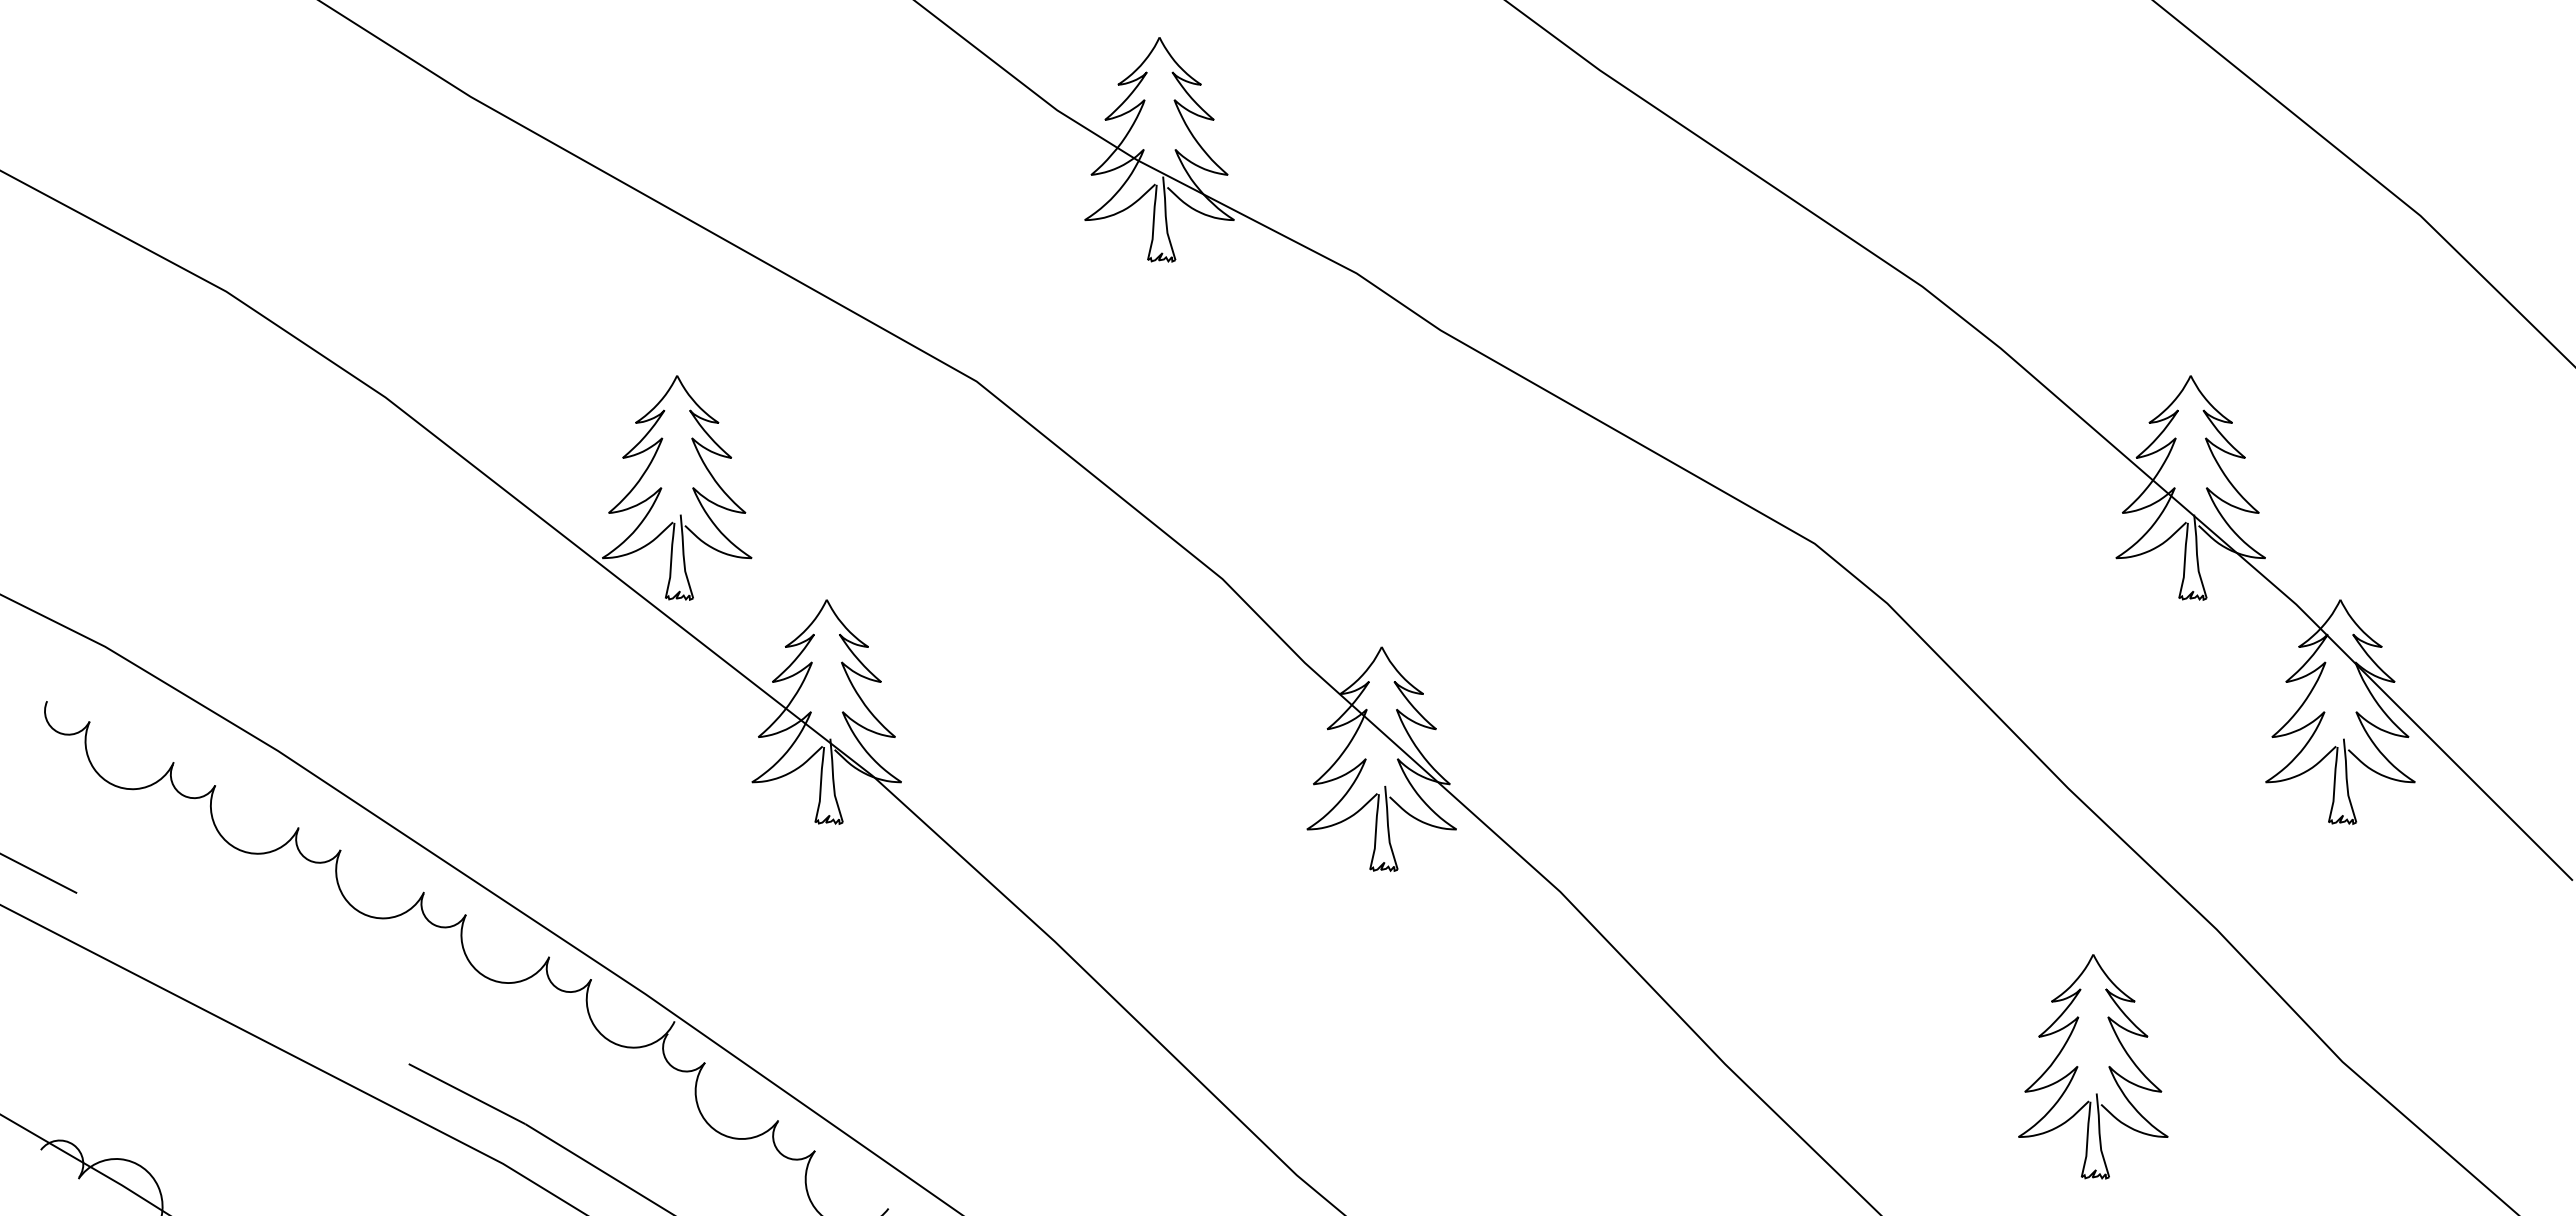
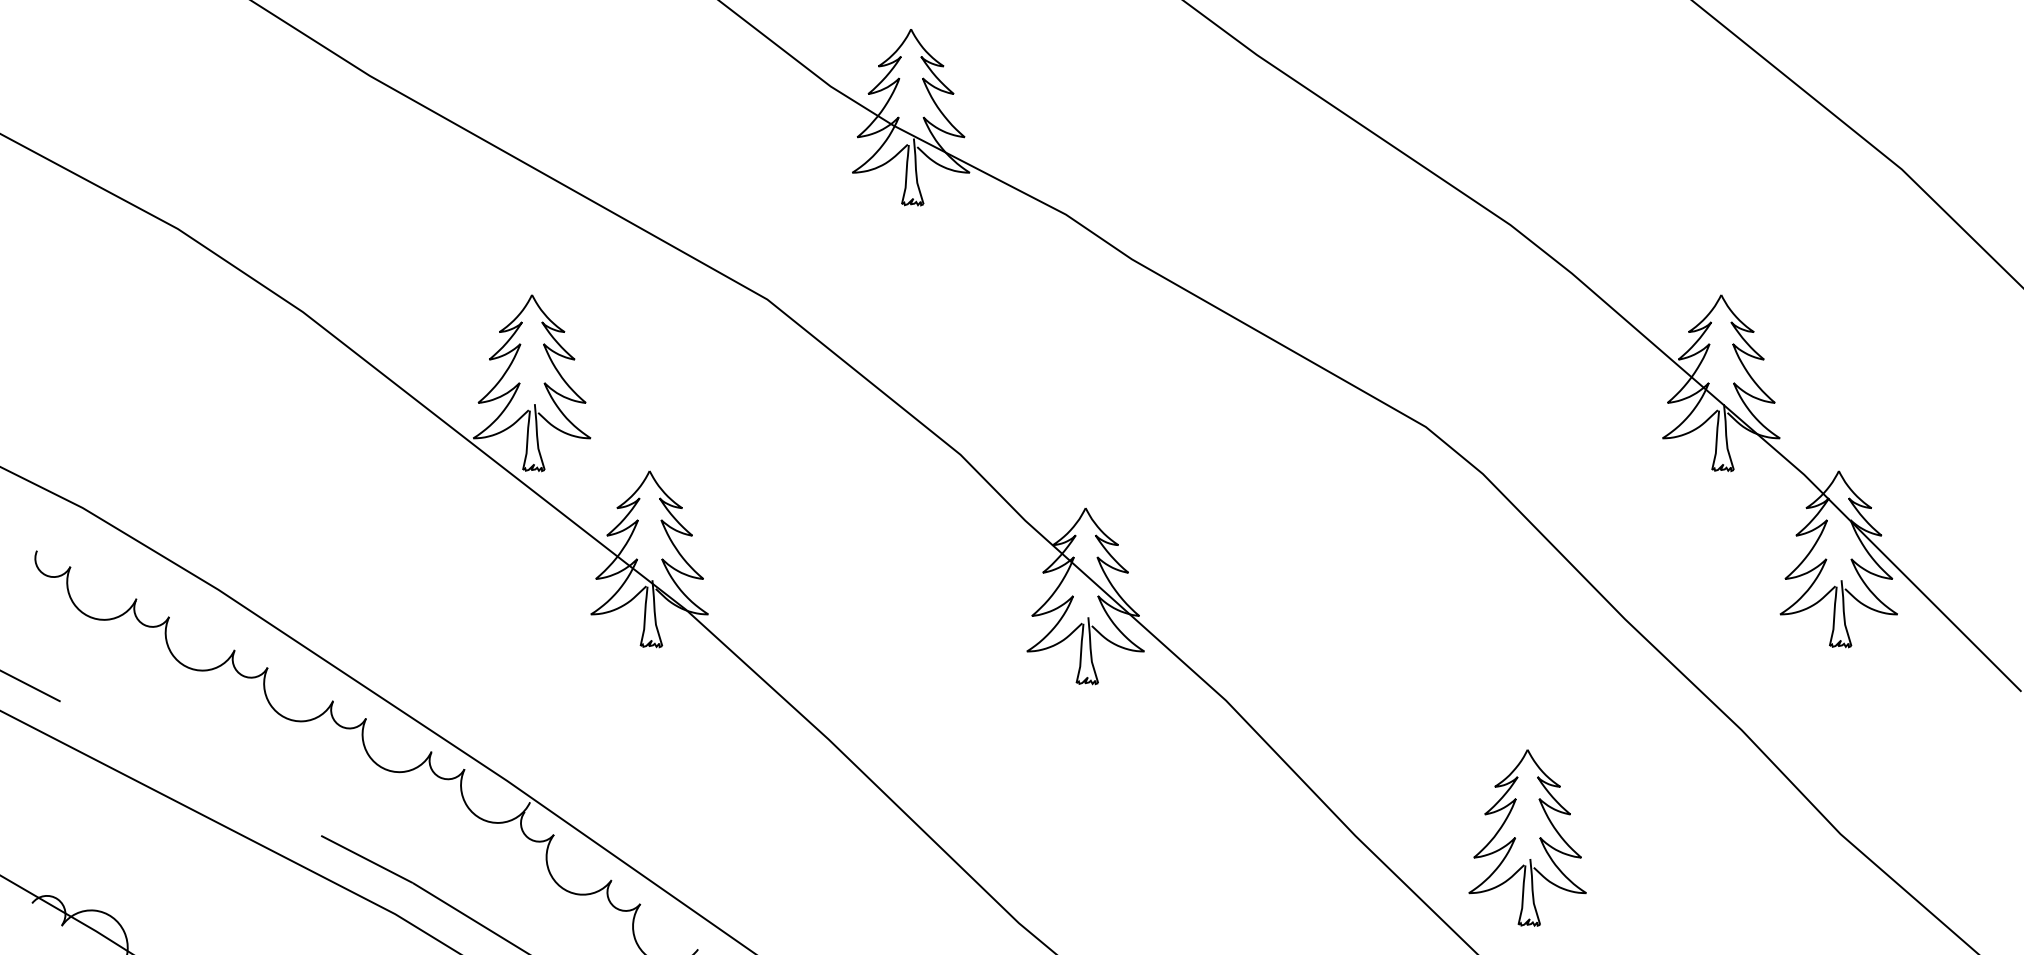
part: (2078, 1066) -> (1516, 837), moved

